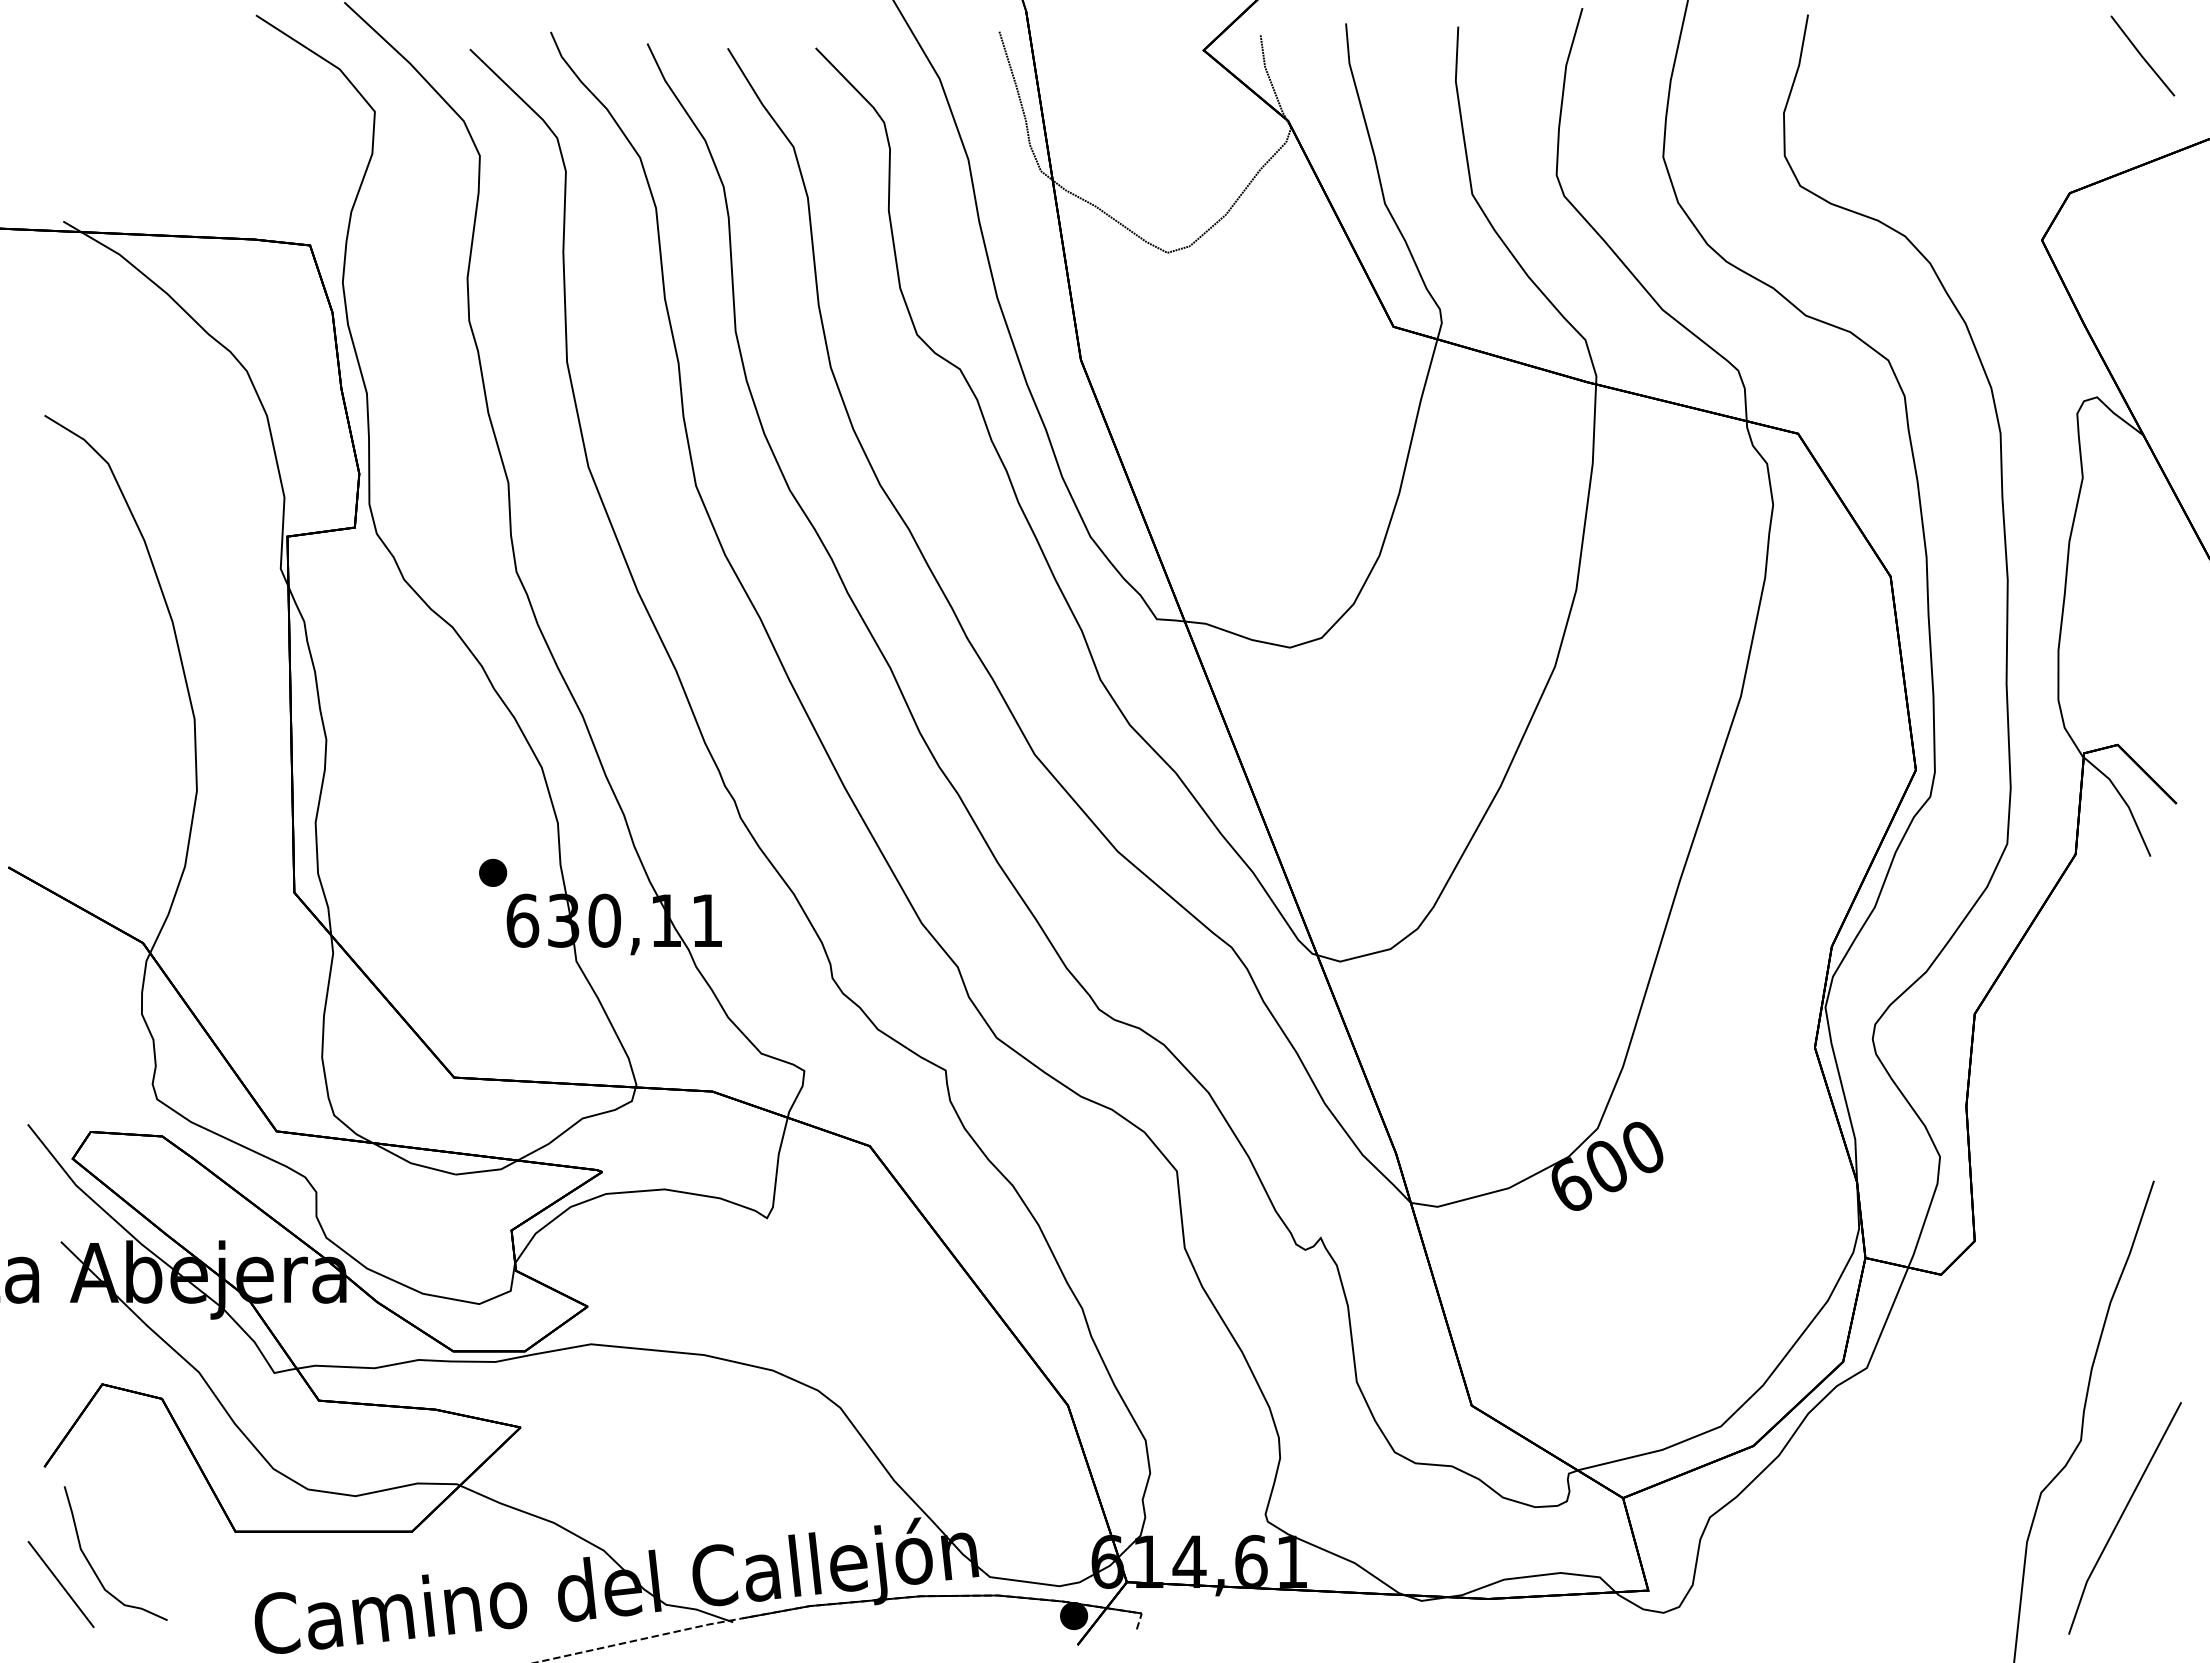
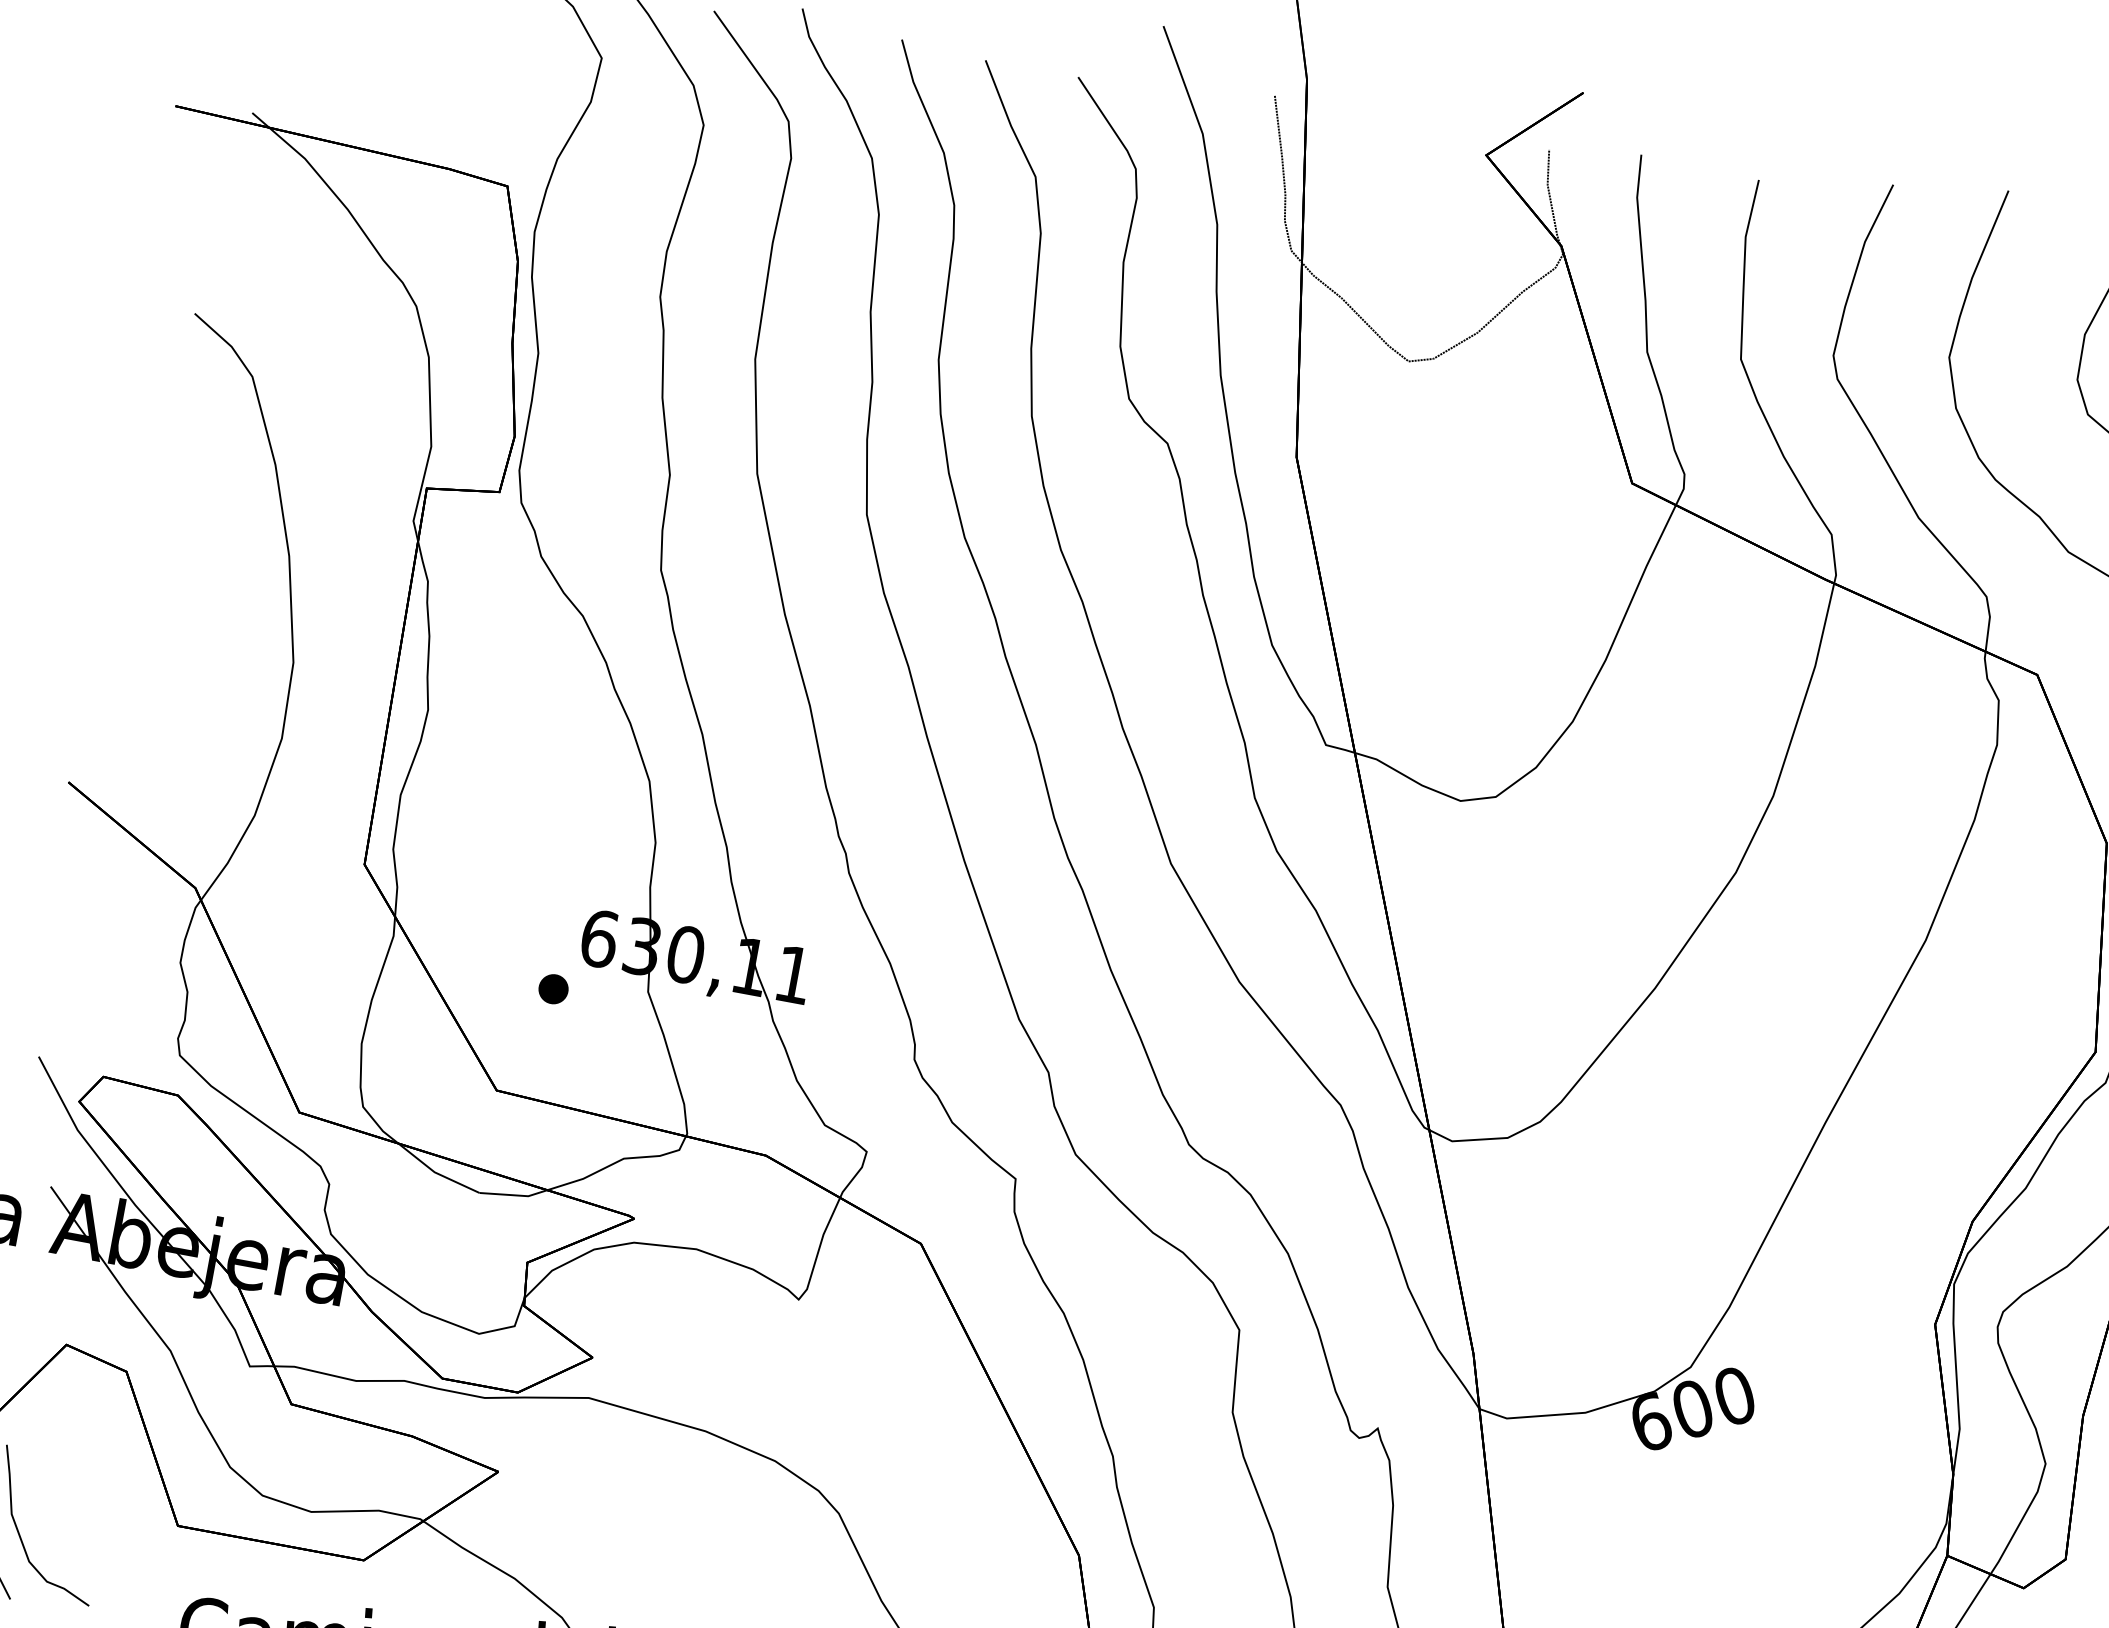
part: (493, 872) -> (554, 988), moved

